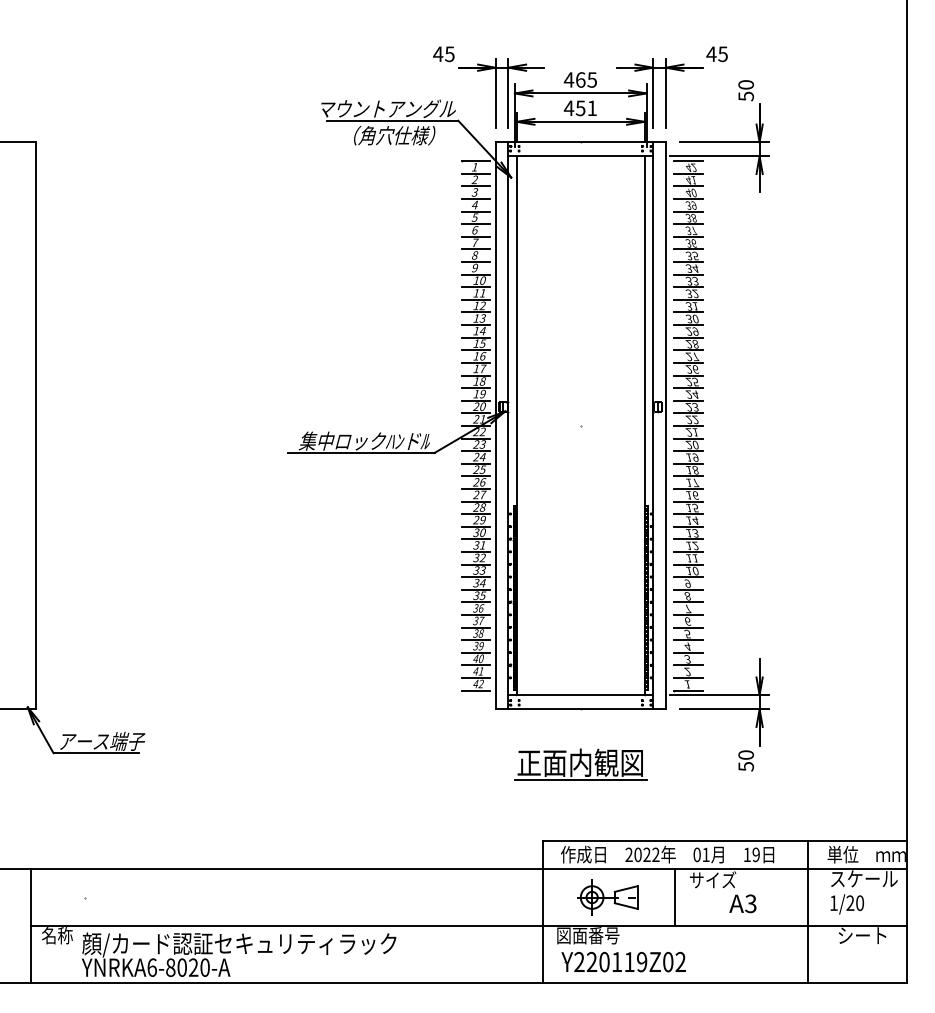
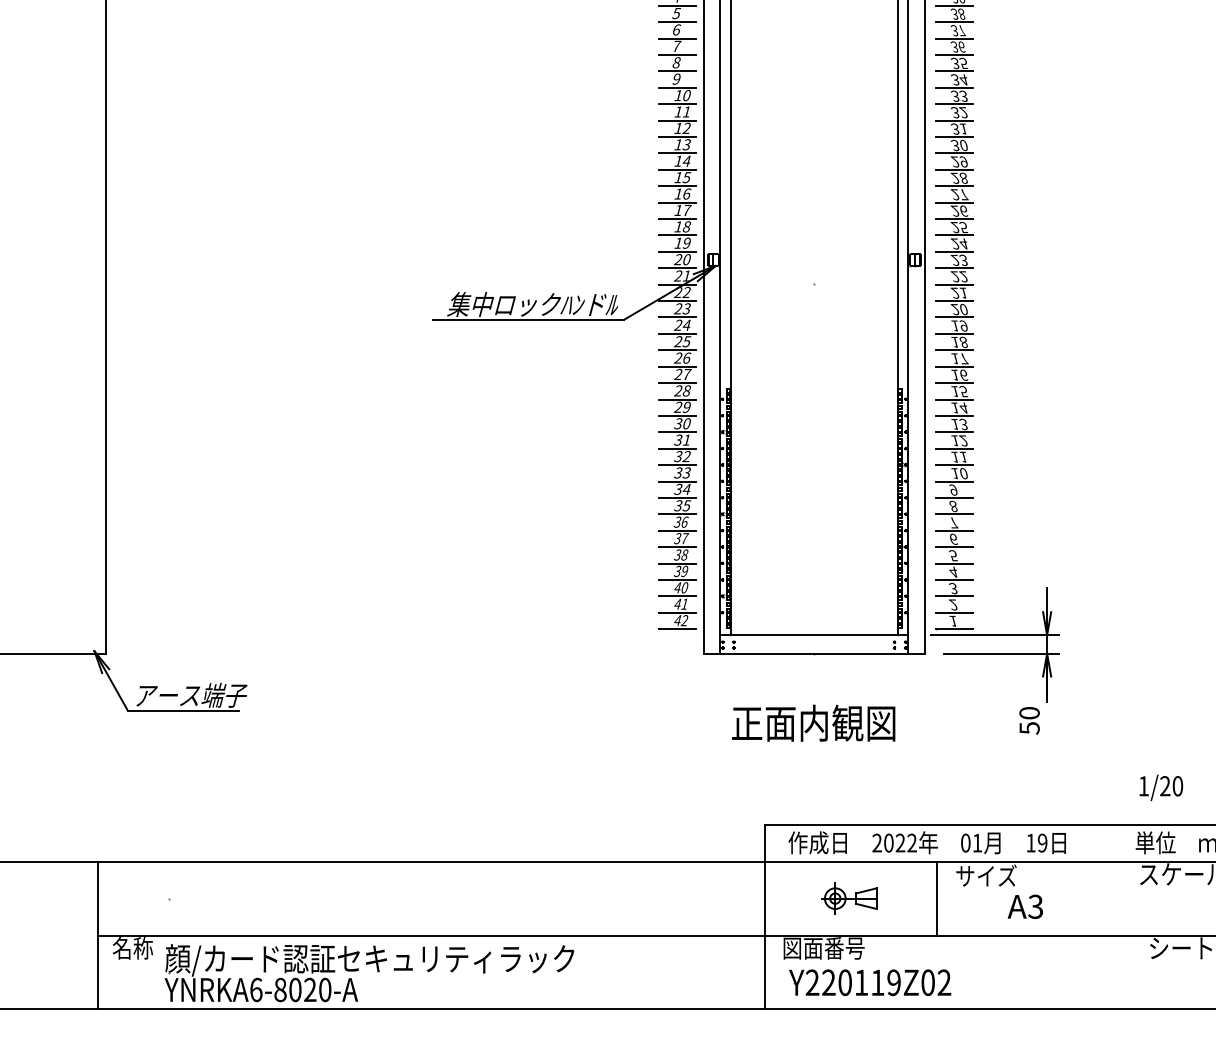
line: (580, 780) -> (813, 746), removed
part: (607, 897) -> (849, 898), size x0.7
text: (846, 904) -> (1160, 787), moved
line: (807, 911) -> (1109, 916), removed

